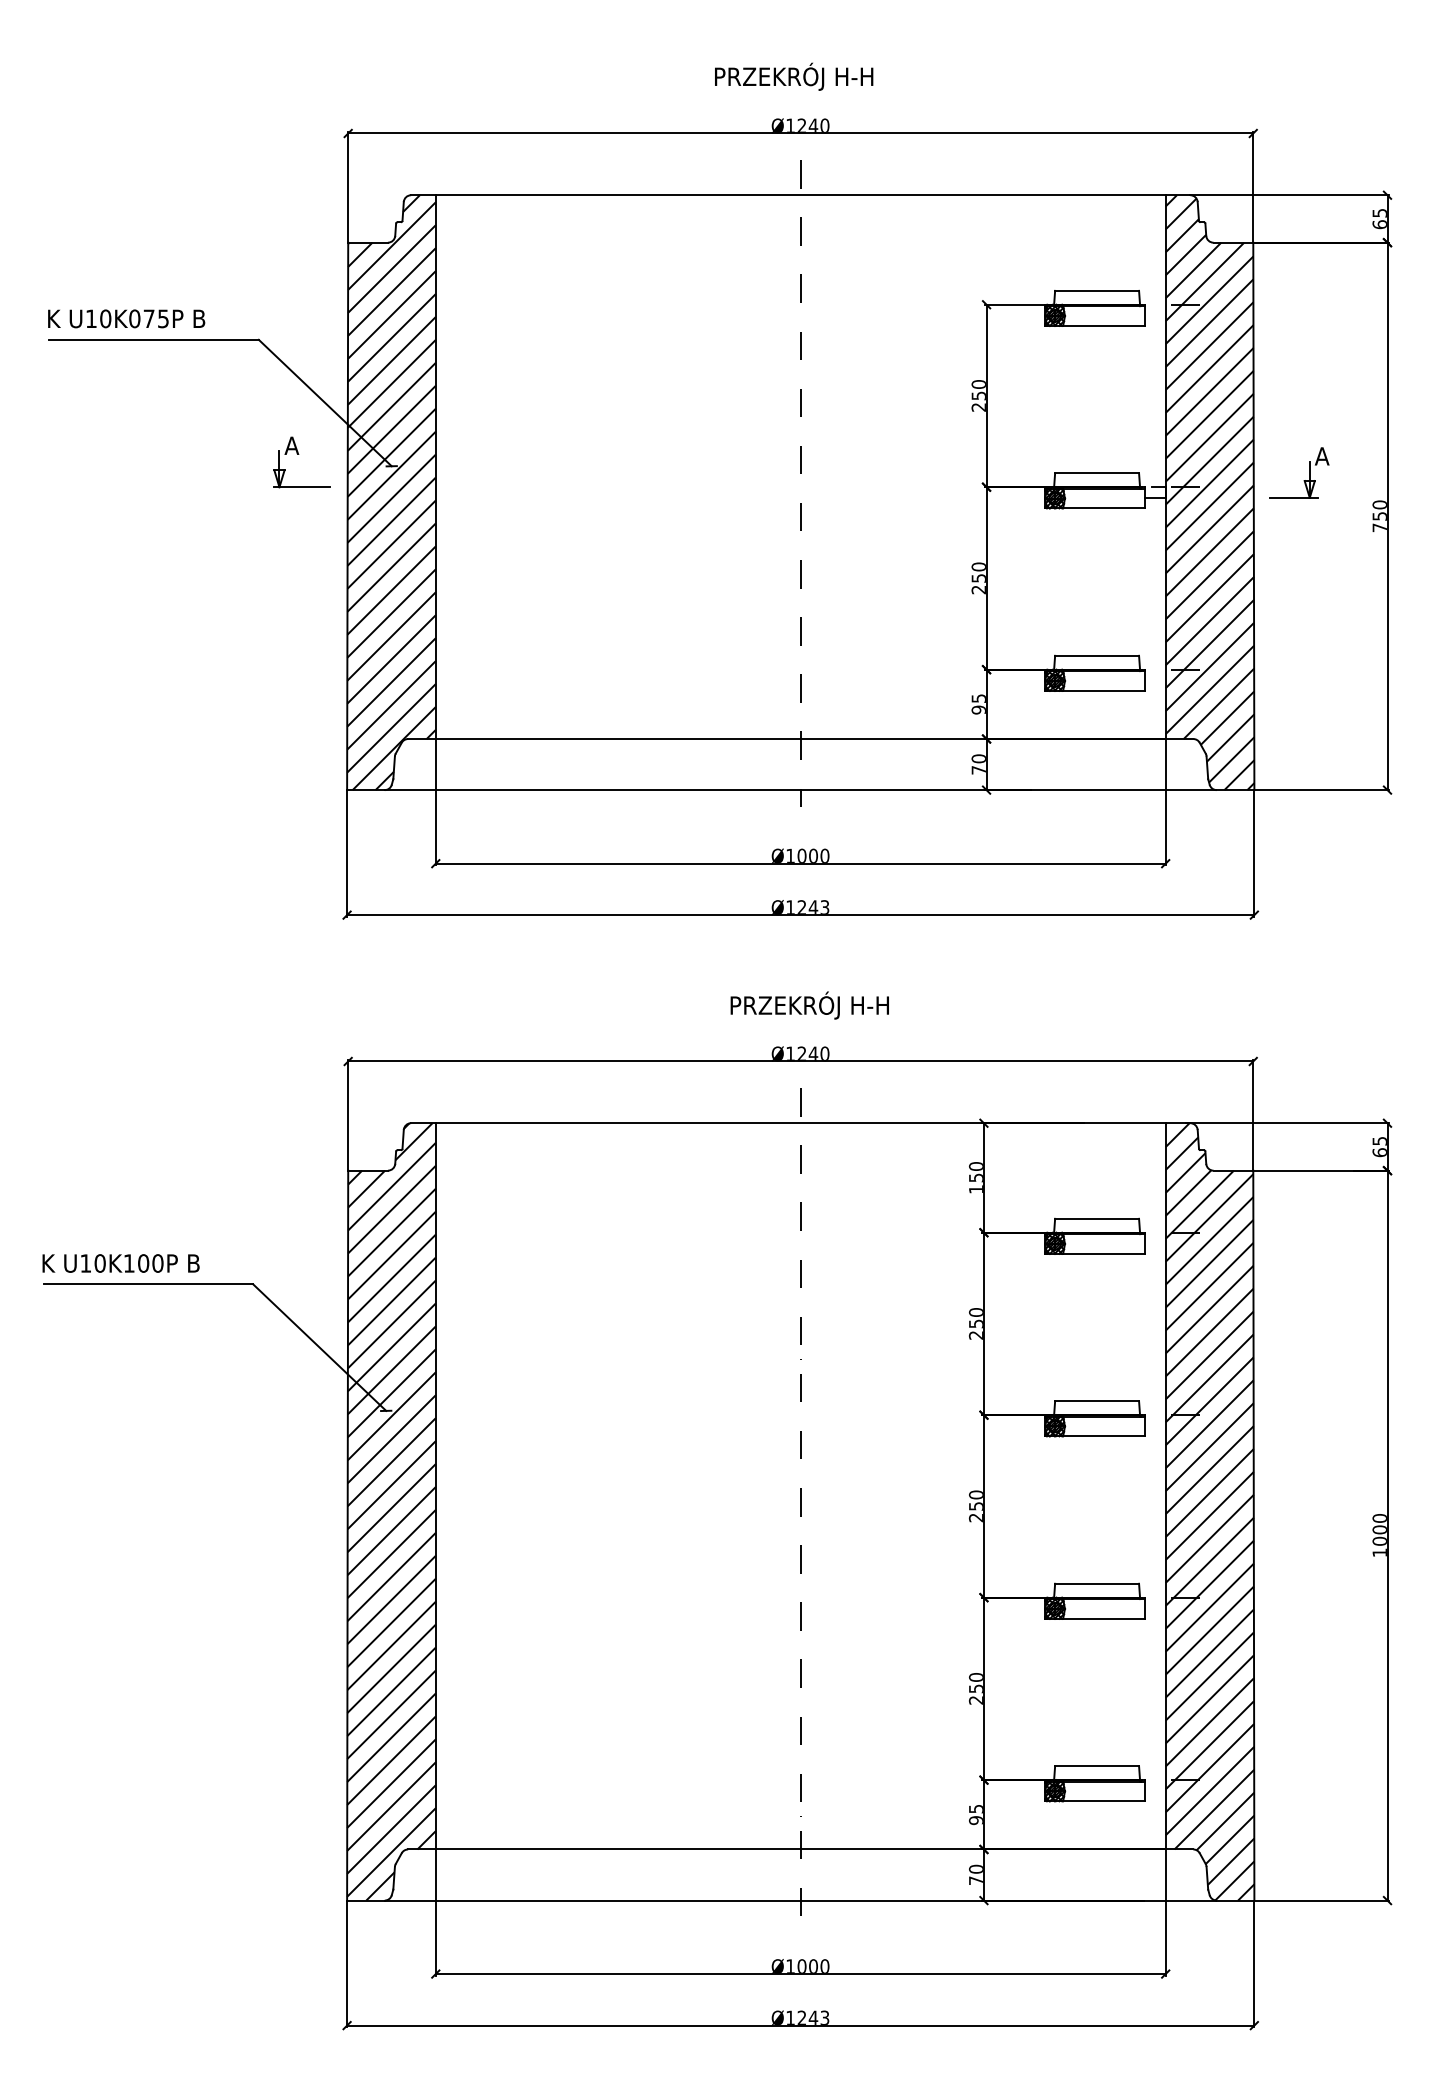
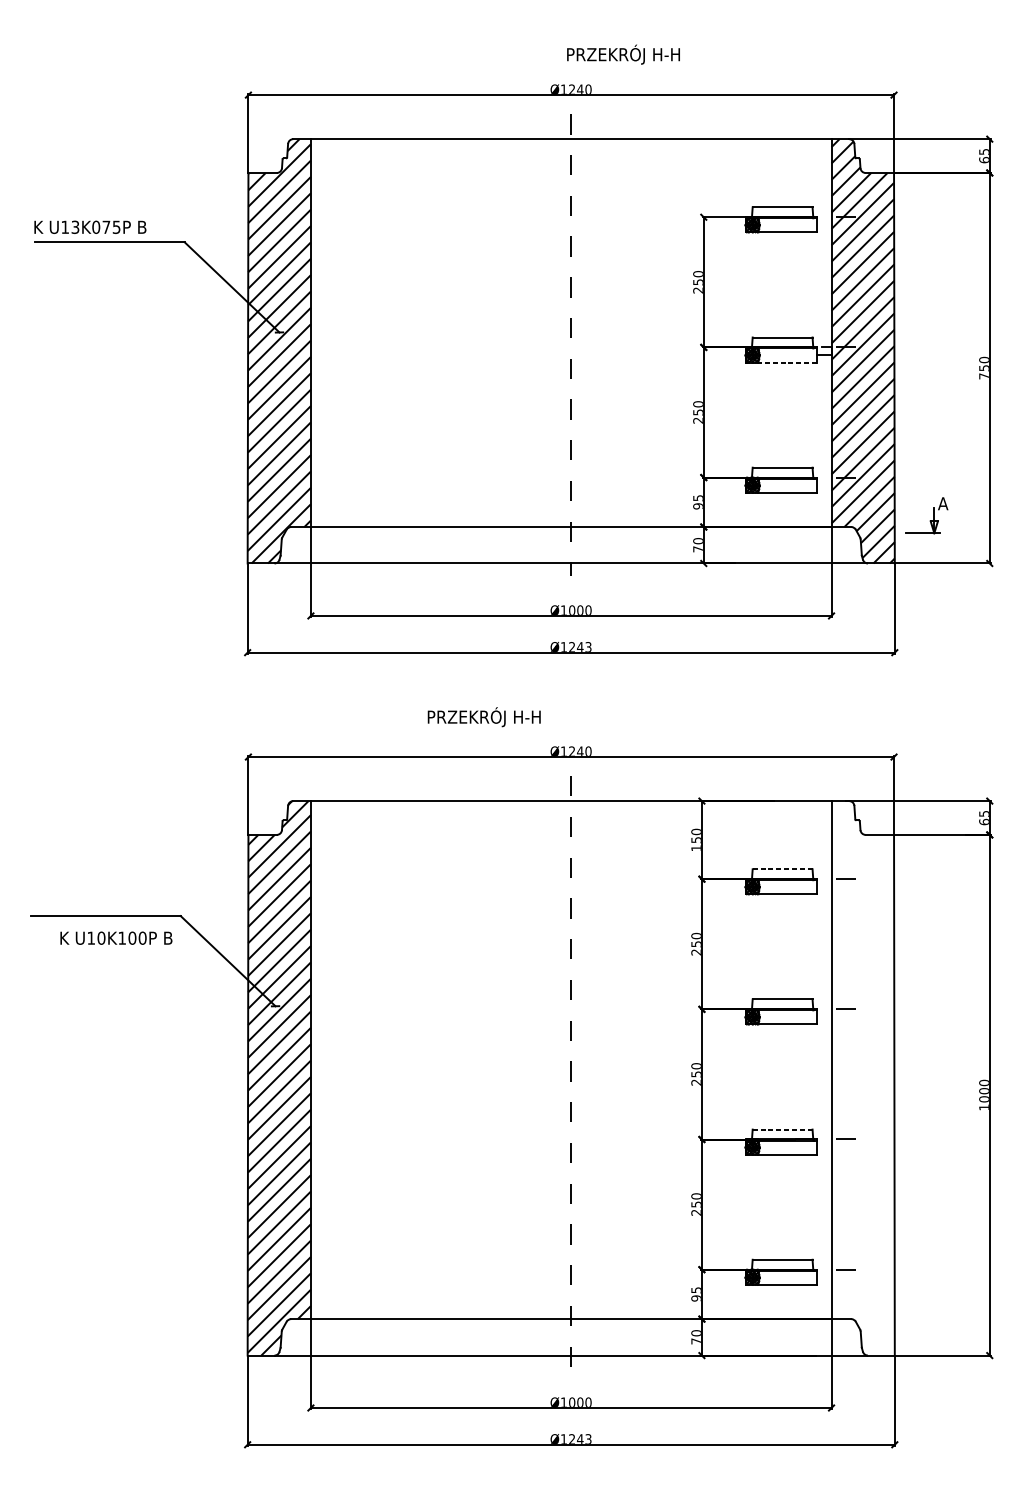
text: (794, 76) -> (623, 54), moved
text: (105, 318) -> (75, 227), U10K075P -> U13K075P
part: (299, 454) -> (213, 324), removed
part: (1303, 480) -> (929, 520), moved
line: (1103, 508) -> (787, 362), solid -> dashed
text: (809, 1005) -> (484, 717), moved
line: (1097, 1218) -> (782, 869), solid -> dashed
text: (120, 1263) -> (115, 938), moved
hatch: (1209, 1511) -> (862, 1078), removed
line: (1097, 1583) -> (782, 1129), solid -> dashed

